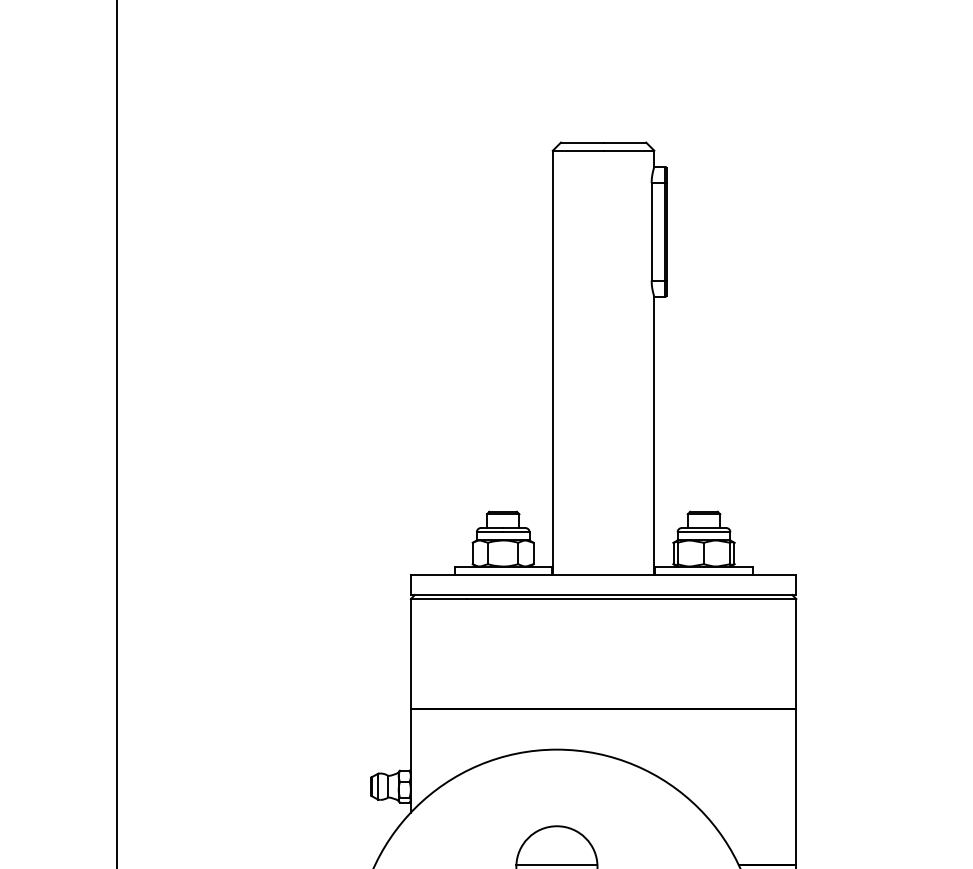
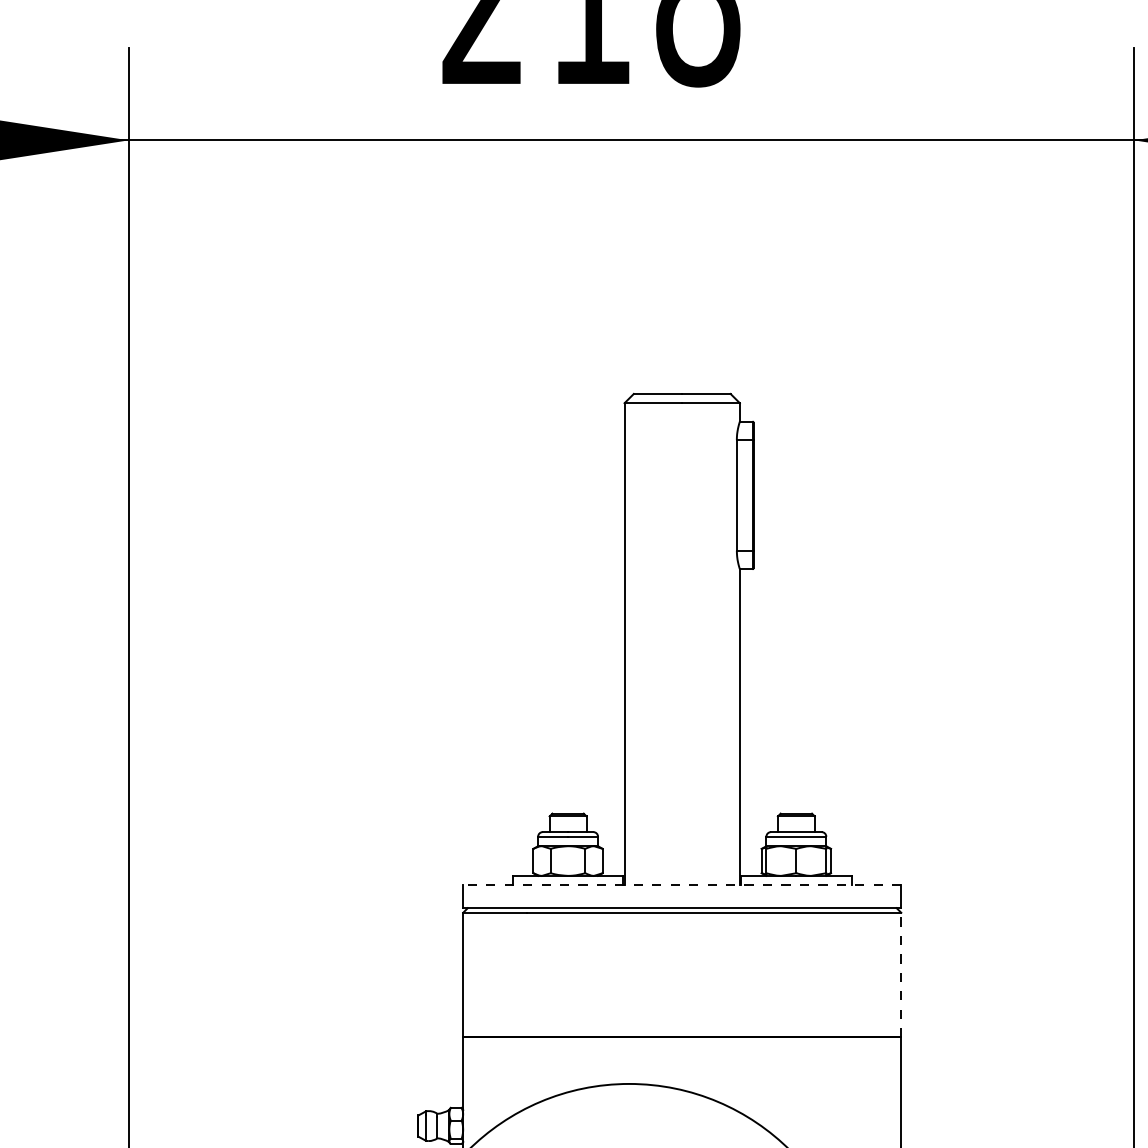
line: (602, 575) -> (681, 885), solid -> dashed
line: (796, 653) -> (901, 974), solid -> dashed

